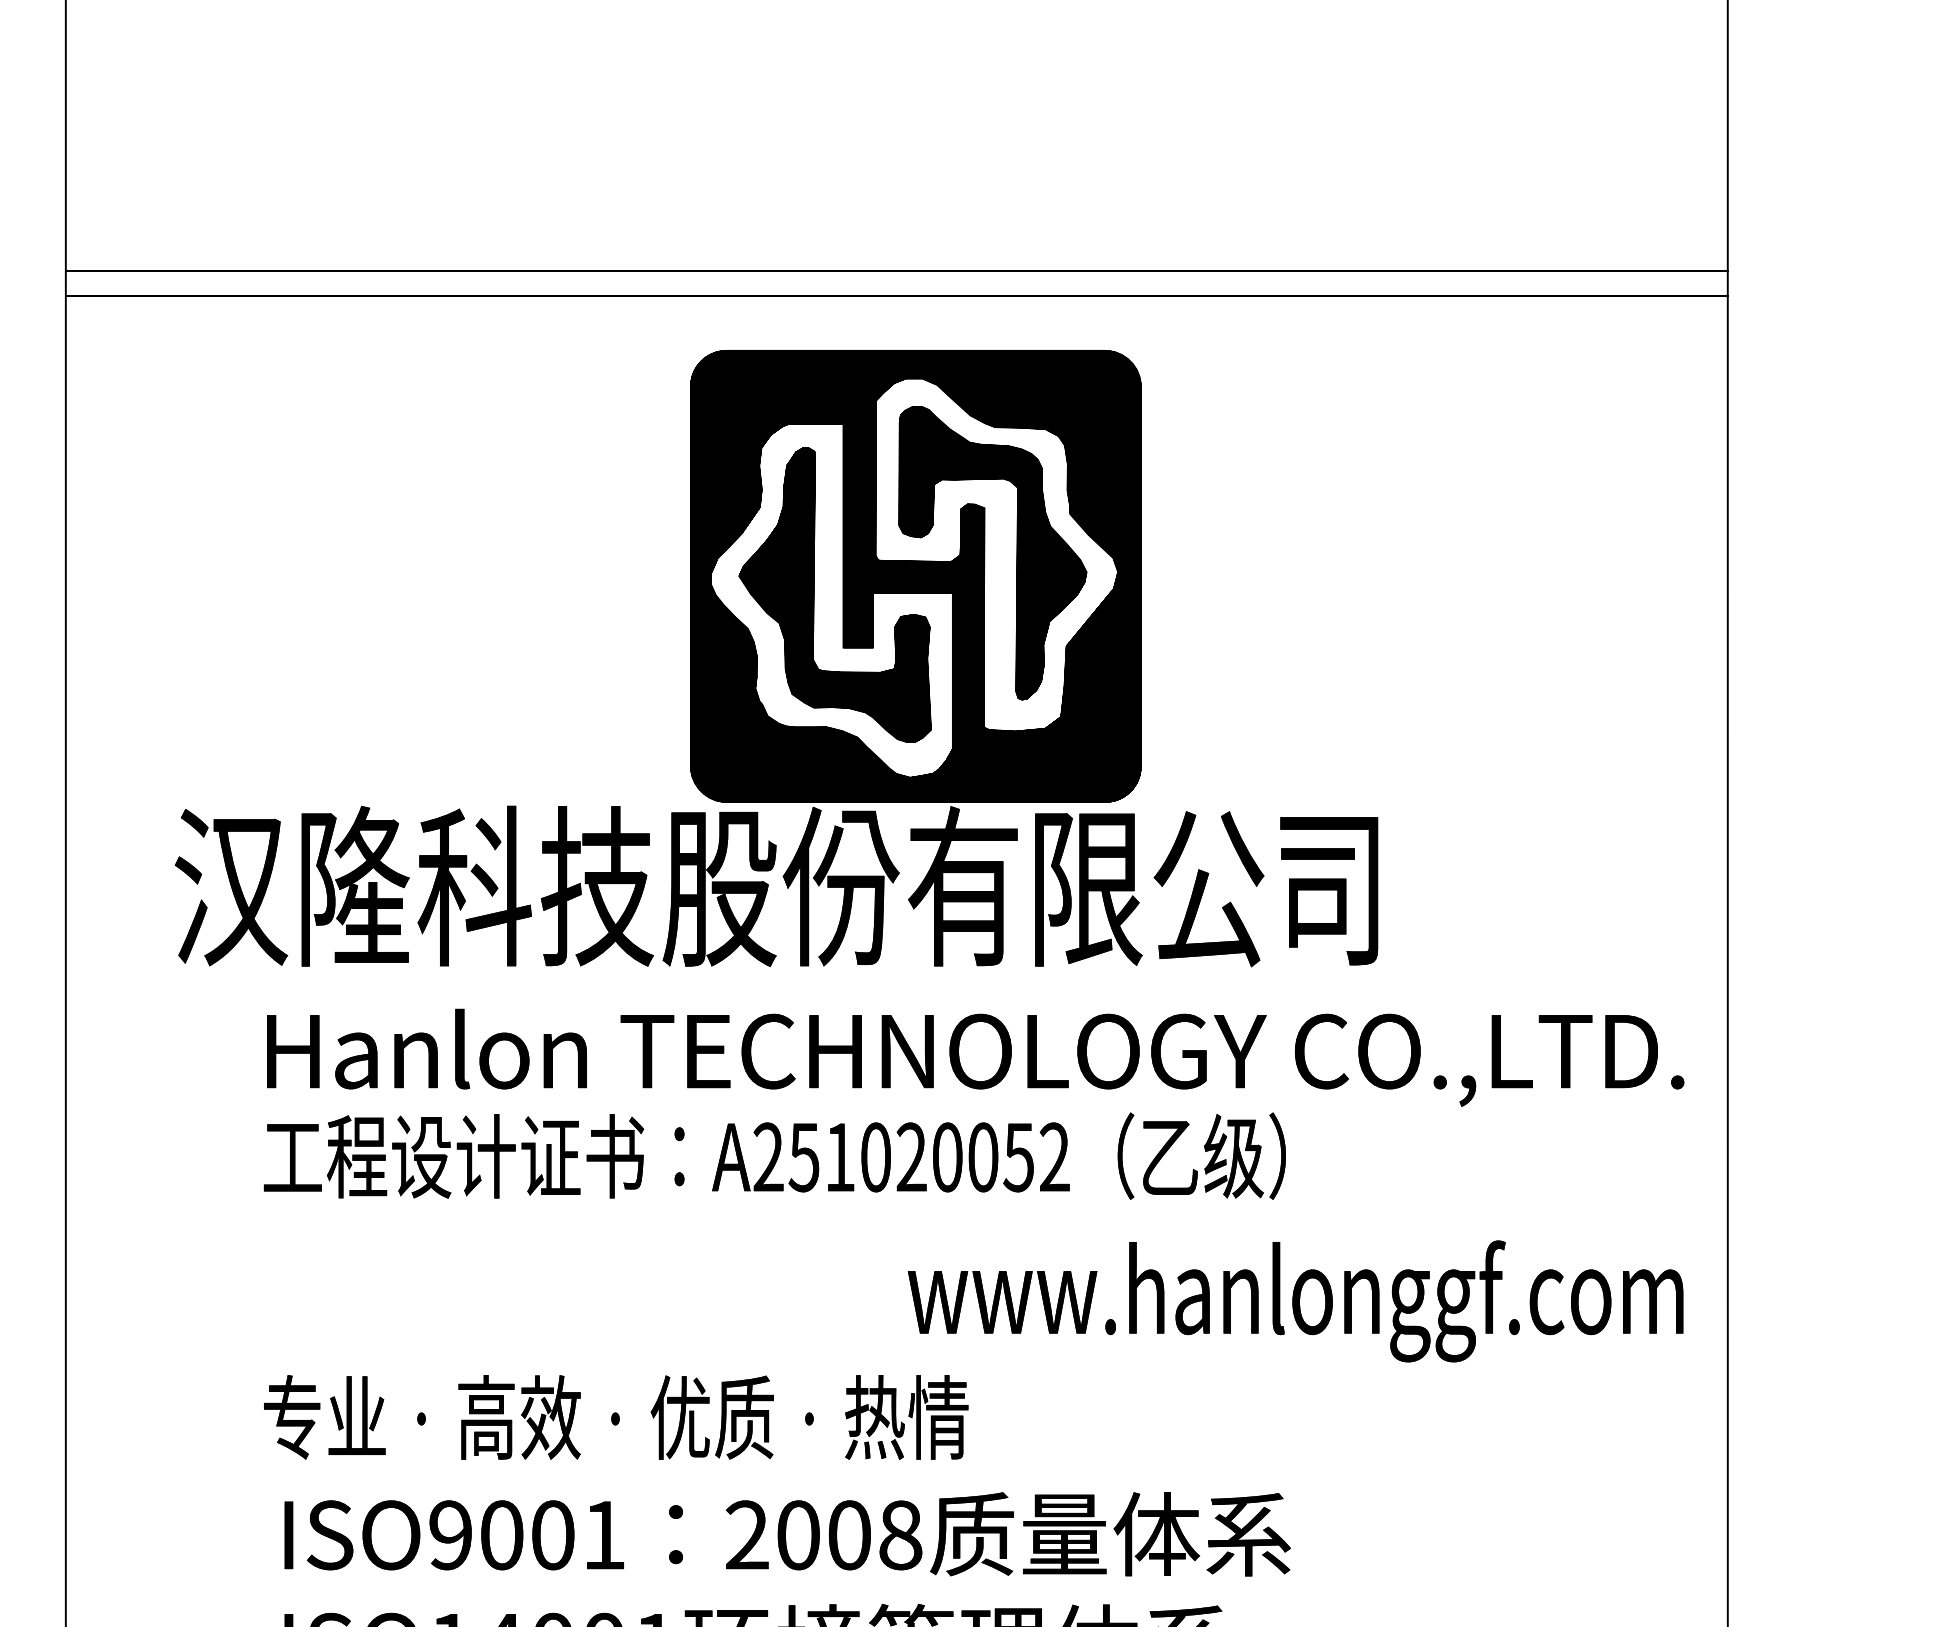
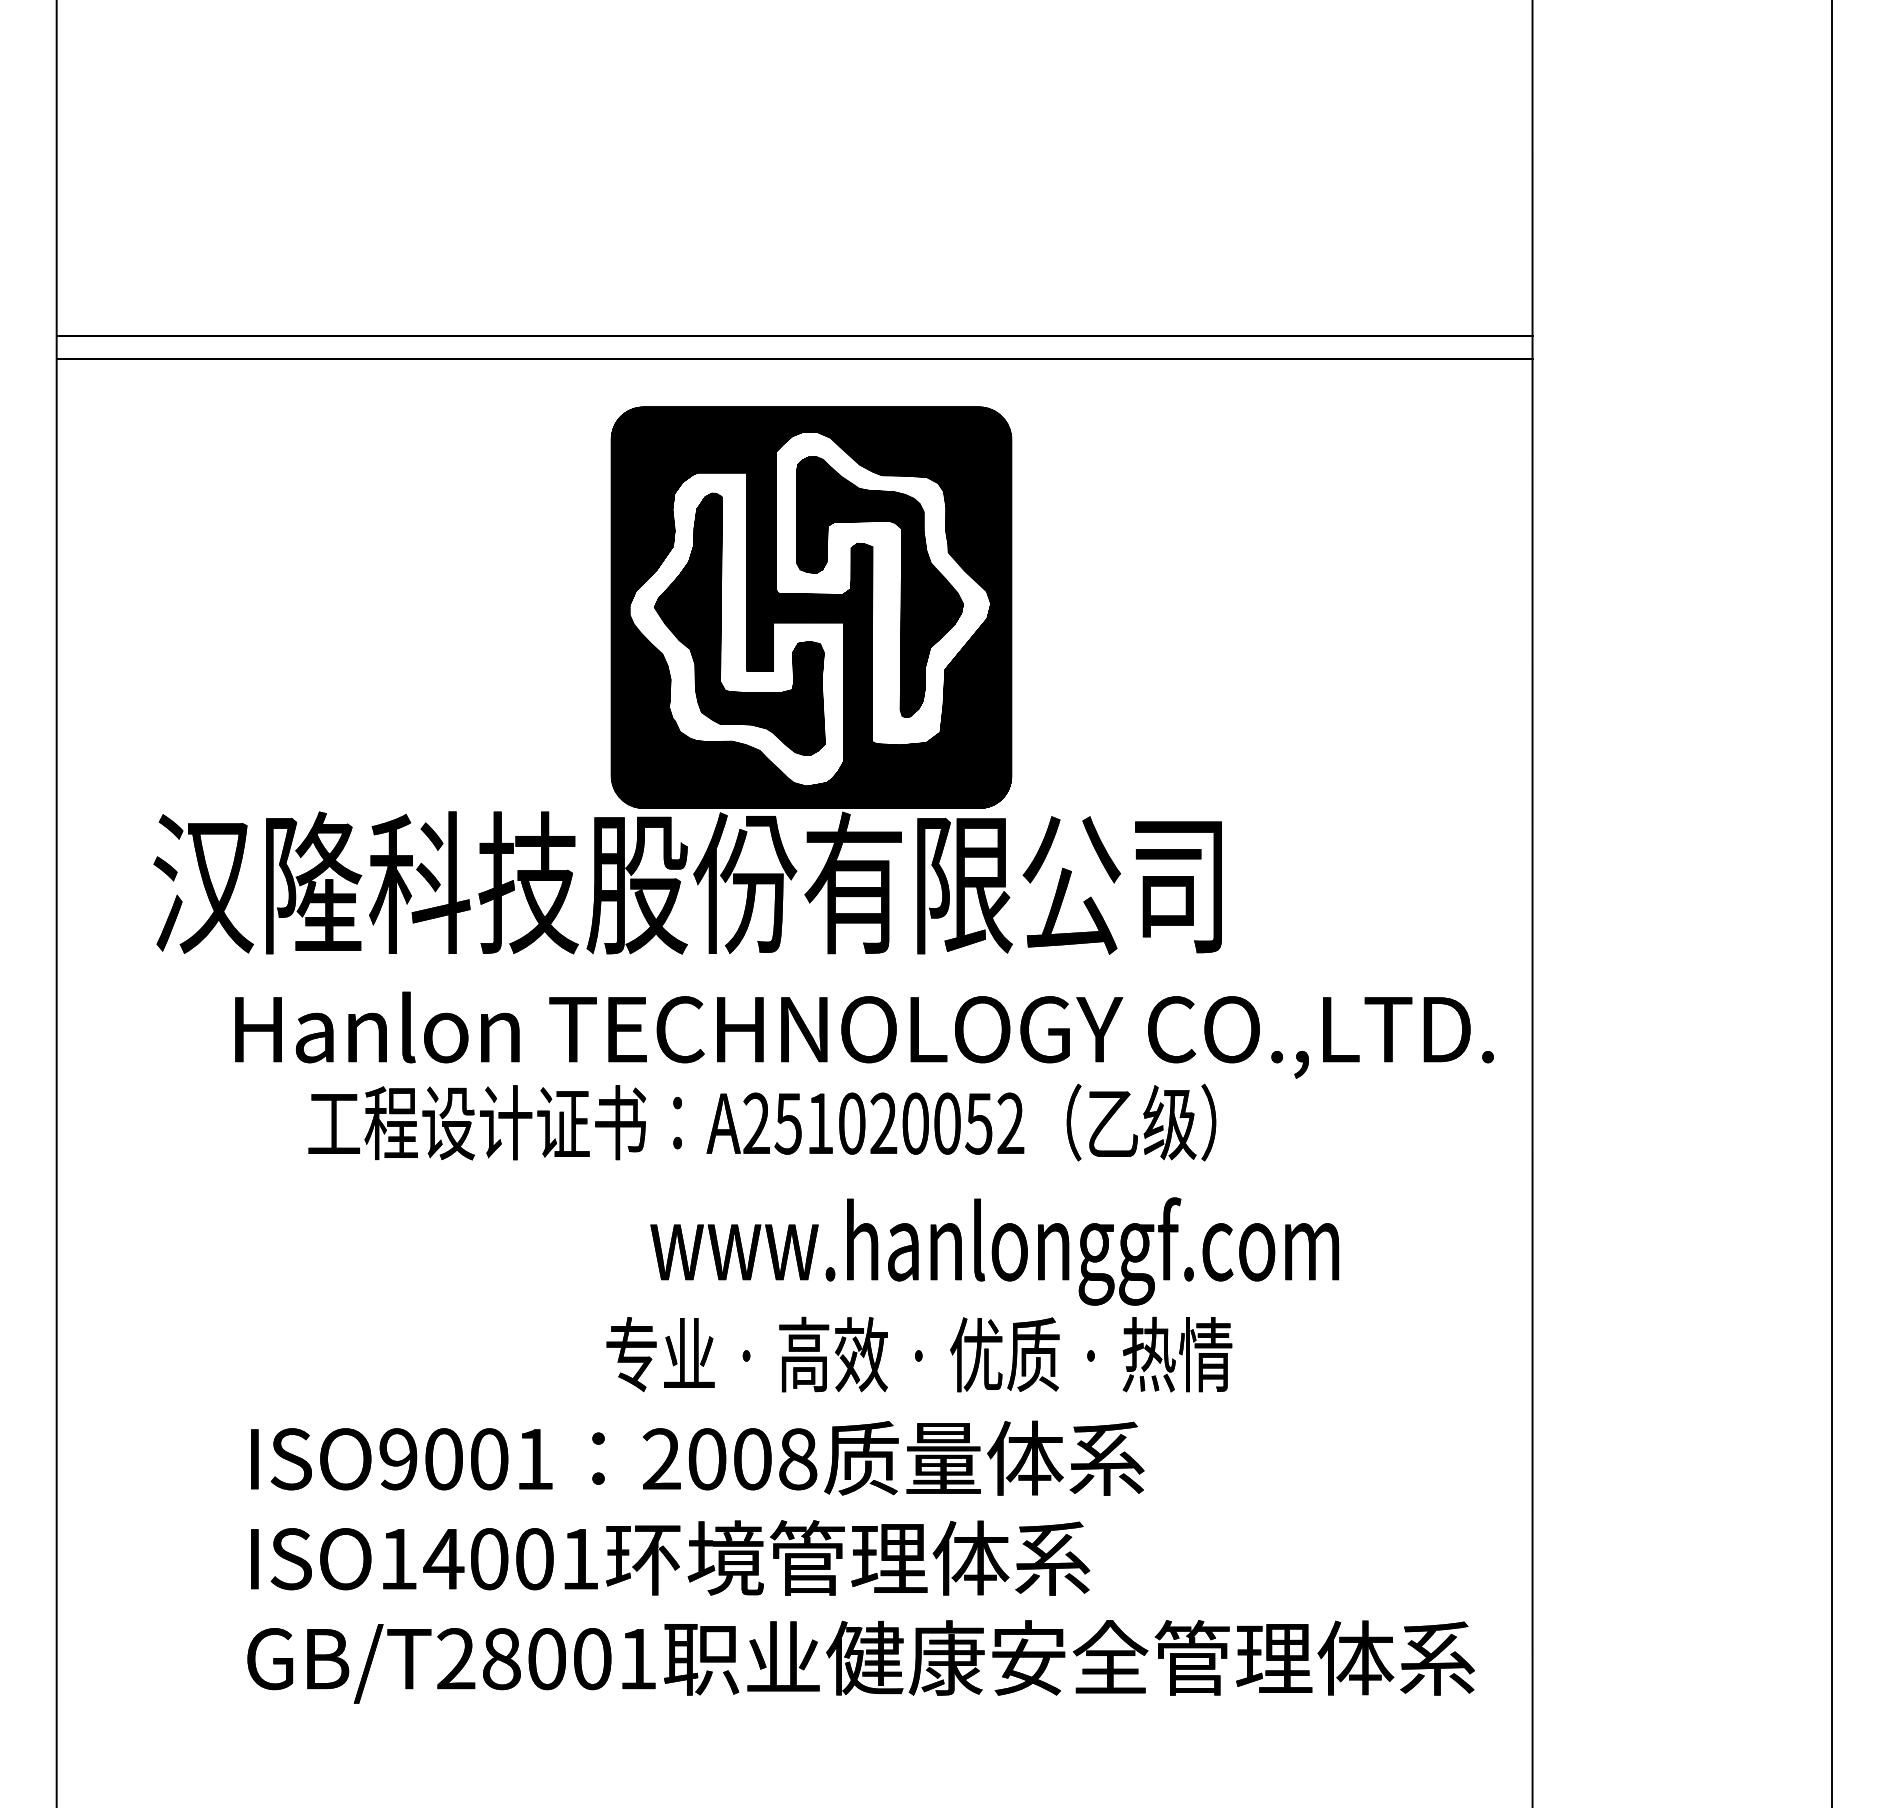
text: (775, 1156) -> (762, 1122), moved
text: (1295, 1301) -> (994, 1251), moved
text: (616, 1417) -> (919, 1354), moved

